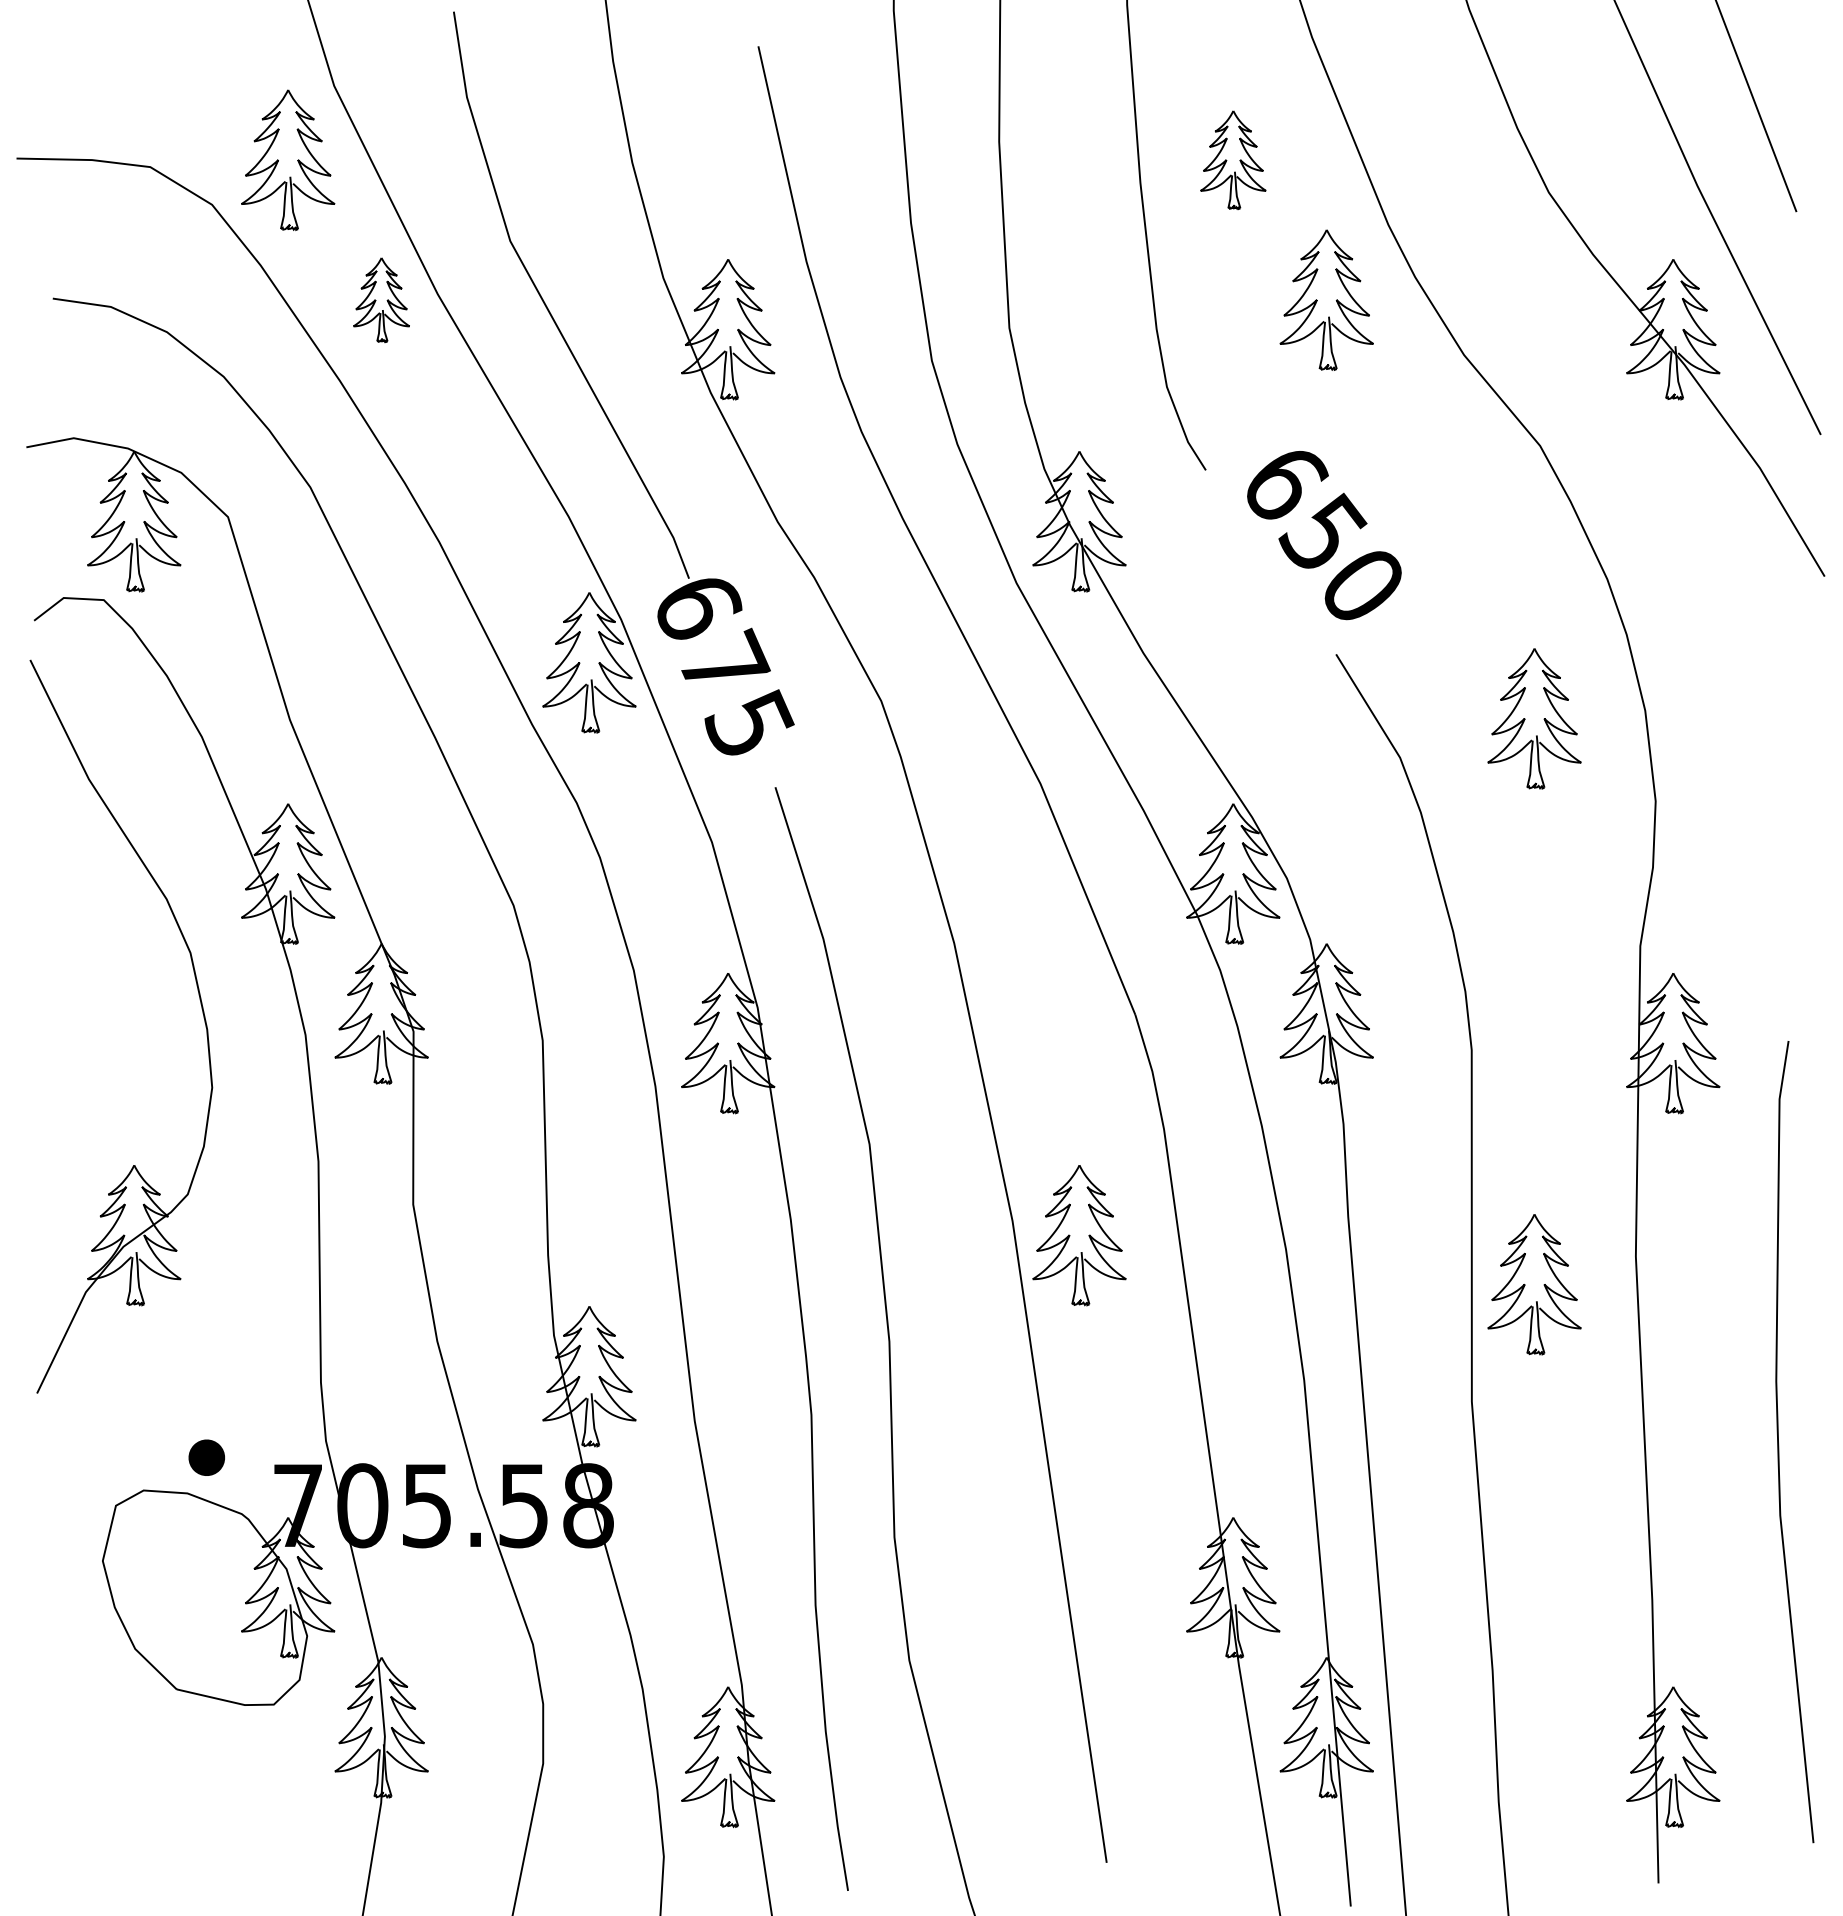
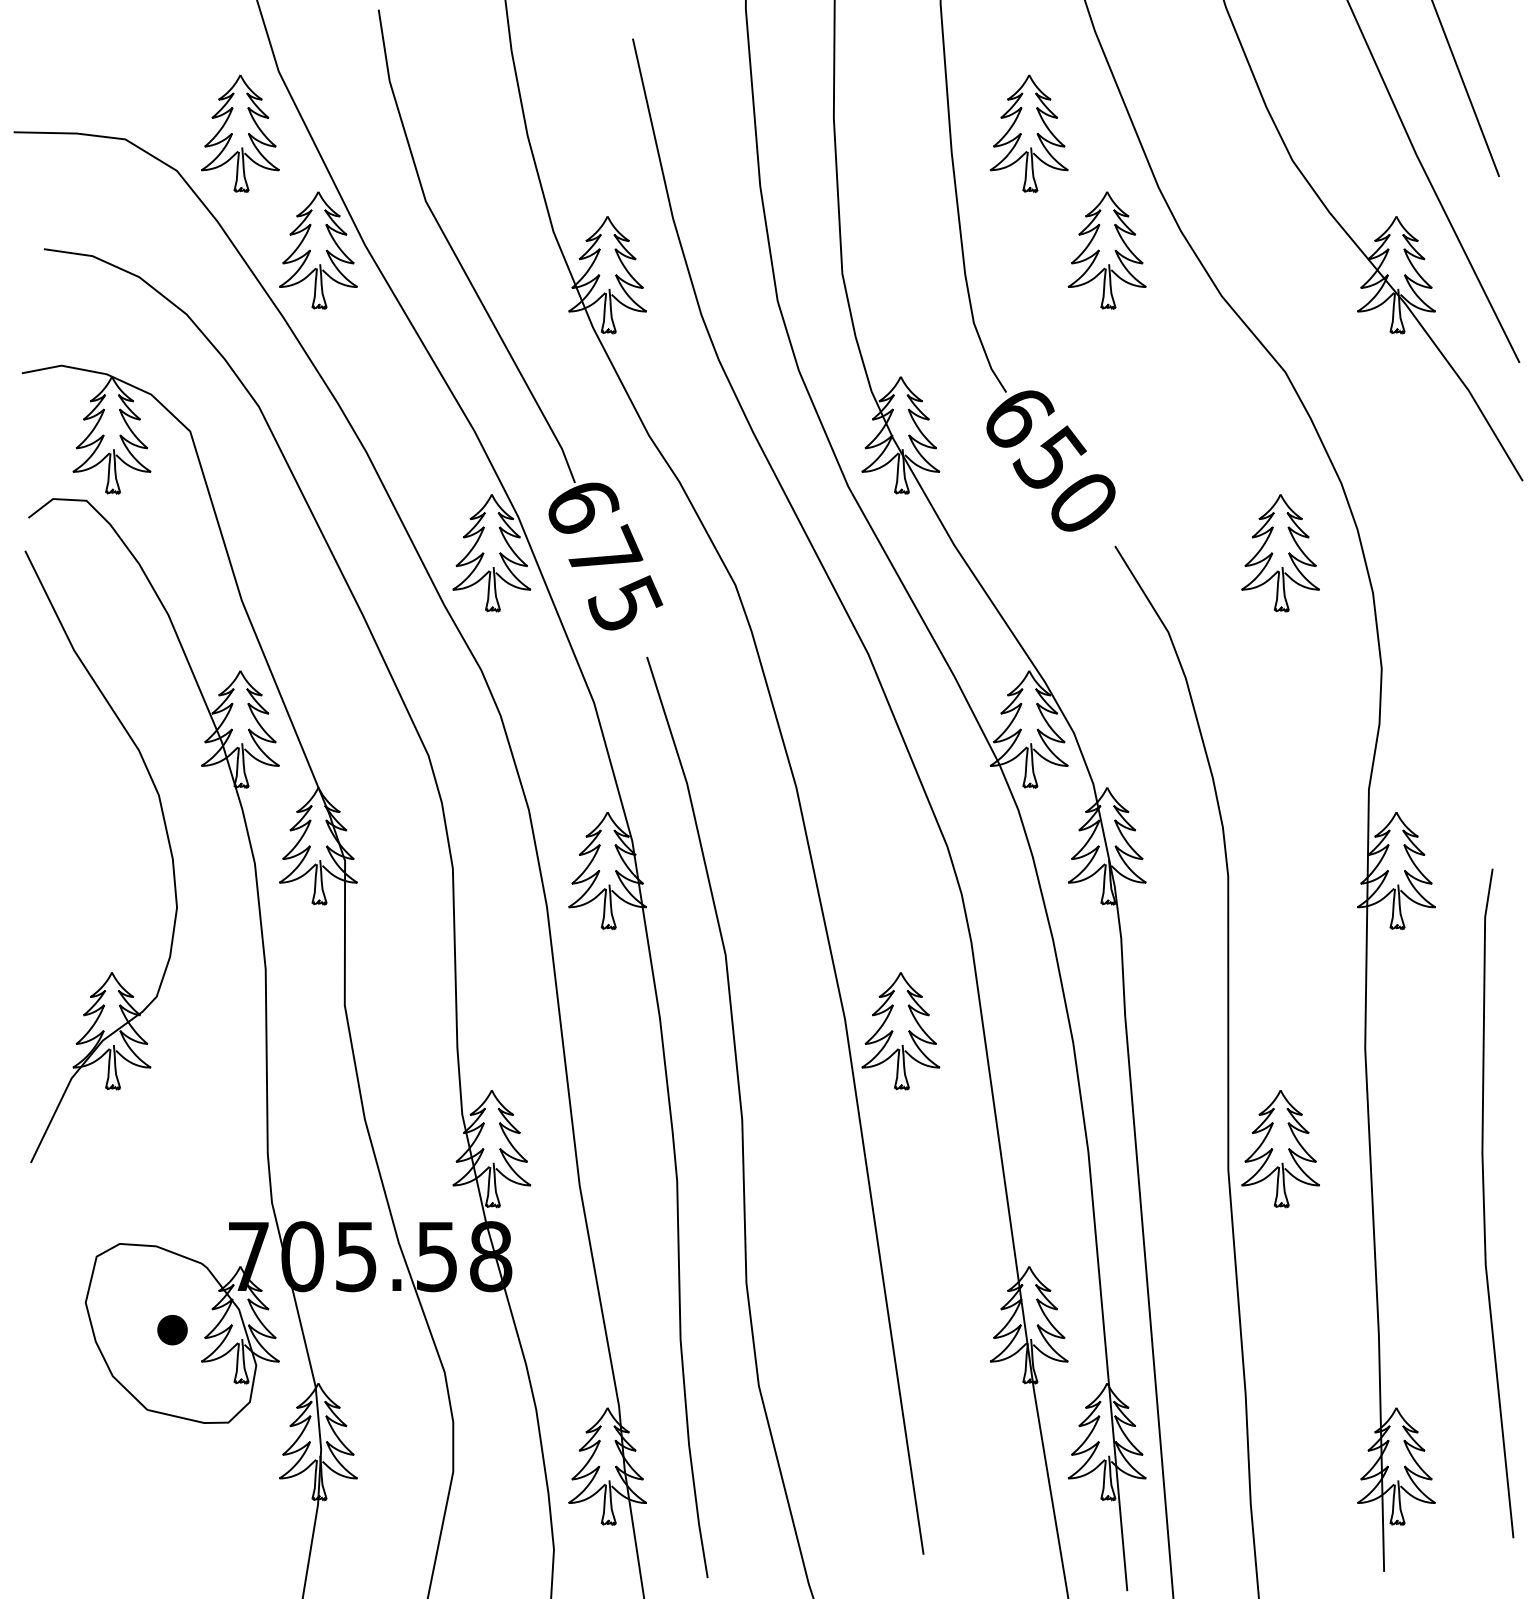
part: (1233, 159) -> (1029, 133), size x1.43
part: (381, 299) -> (318, 249), size x1.67
text: (1324, 535) -> (1051, 461), moved
part: (1534, 718) -> (1280, 552), moved
part: (1534, 1284) -> (1280, 1148), moved
part: (206, 1457) -> (172, 1329), moved

